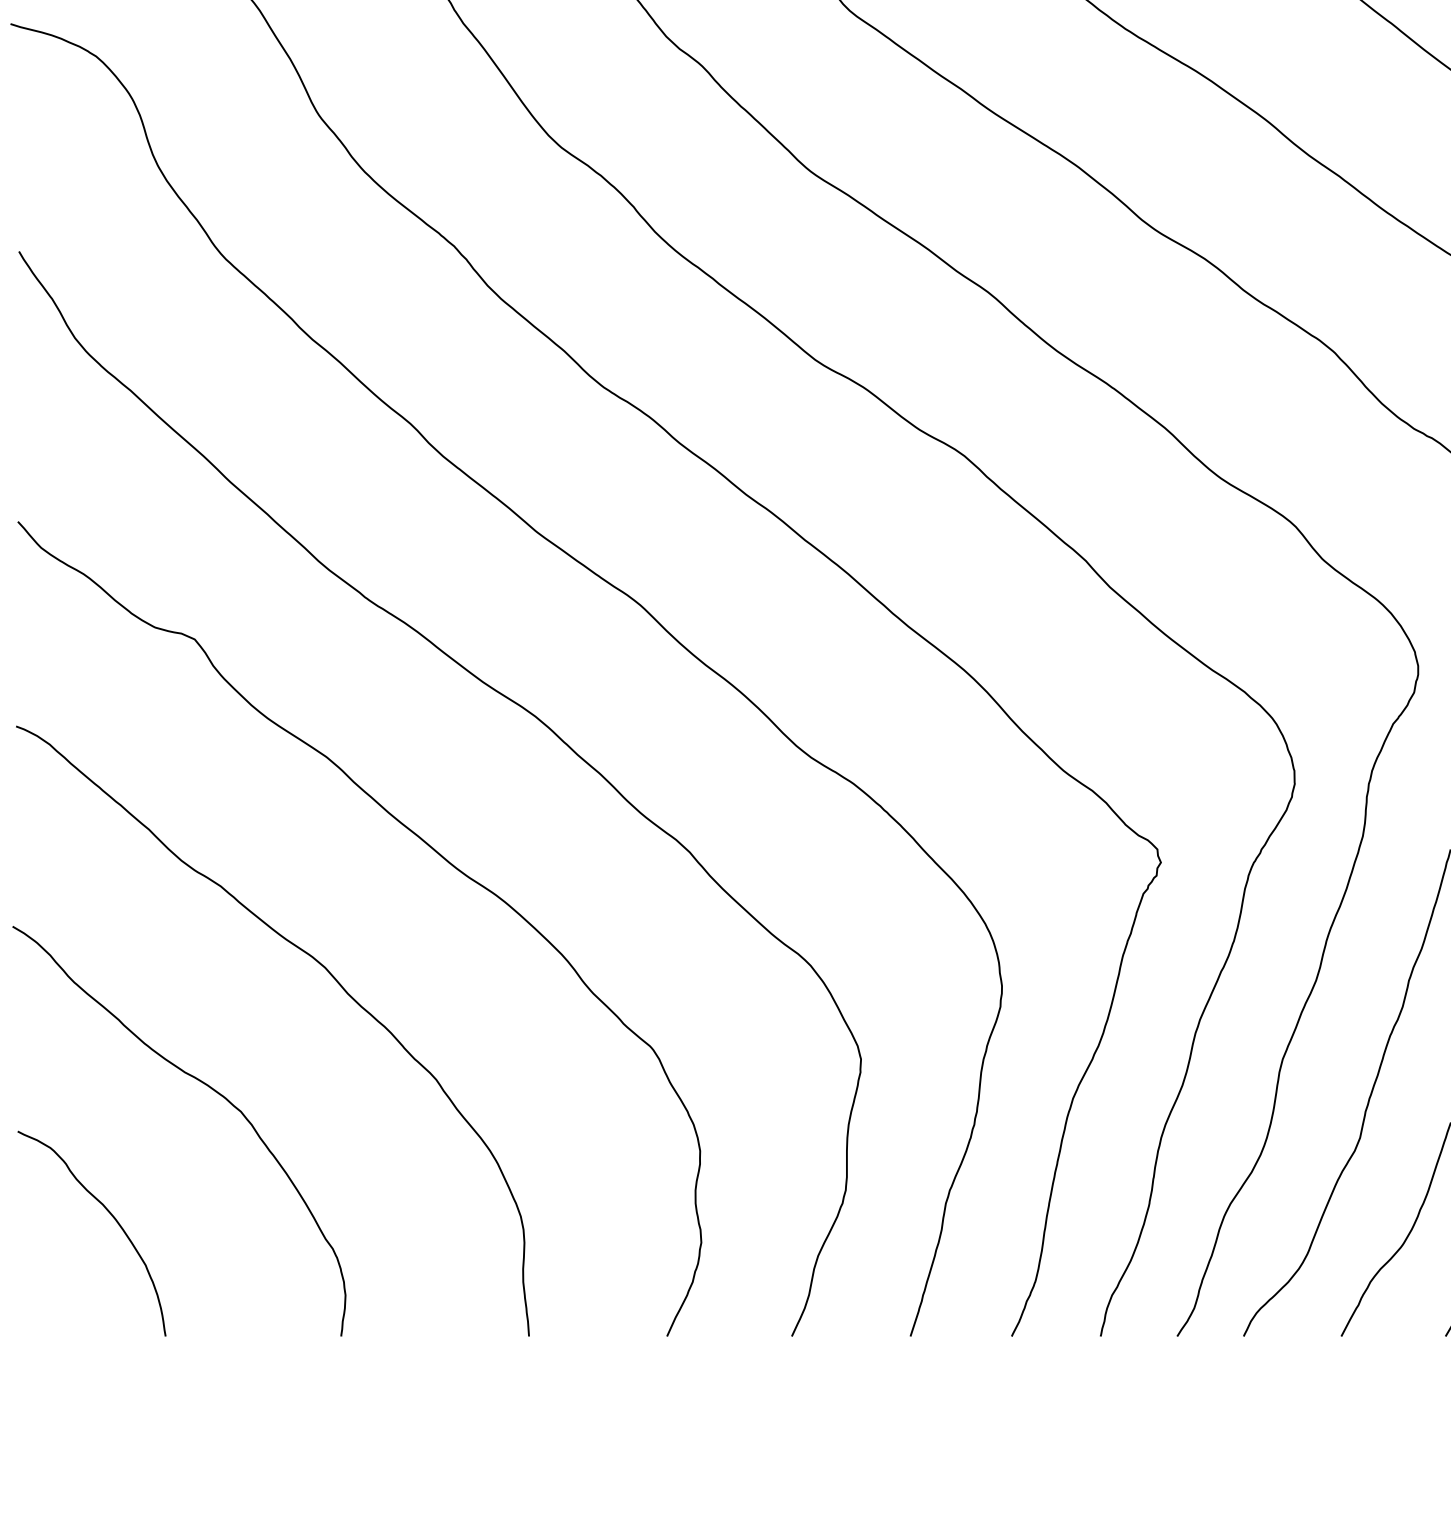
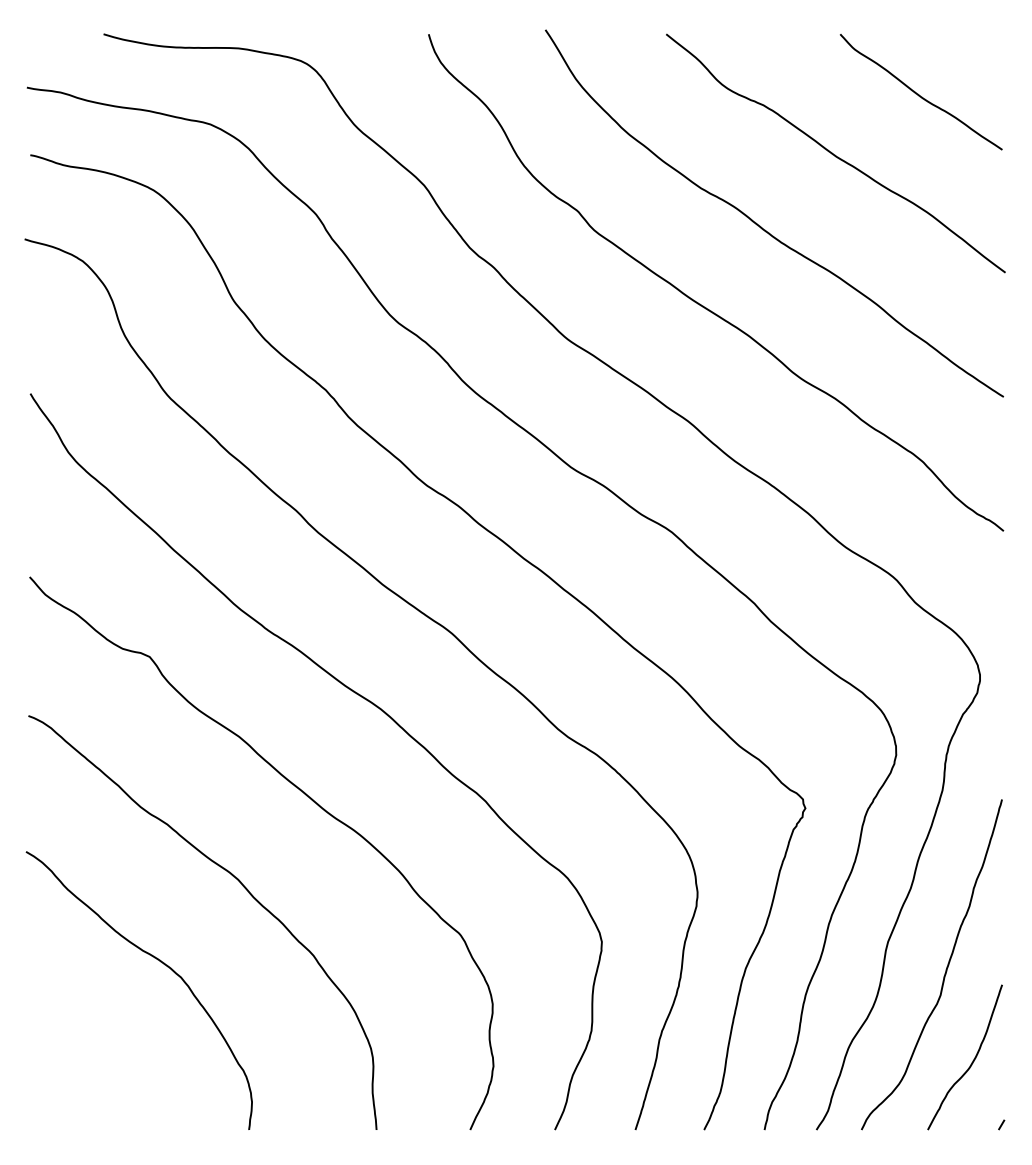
curve: (111, 1217) -> (93, 1049), removed

